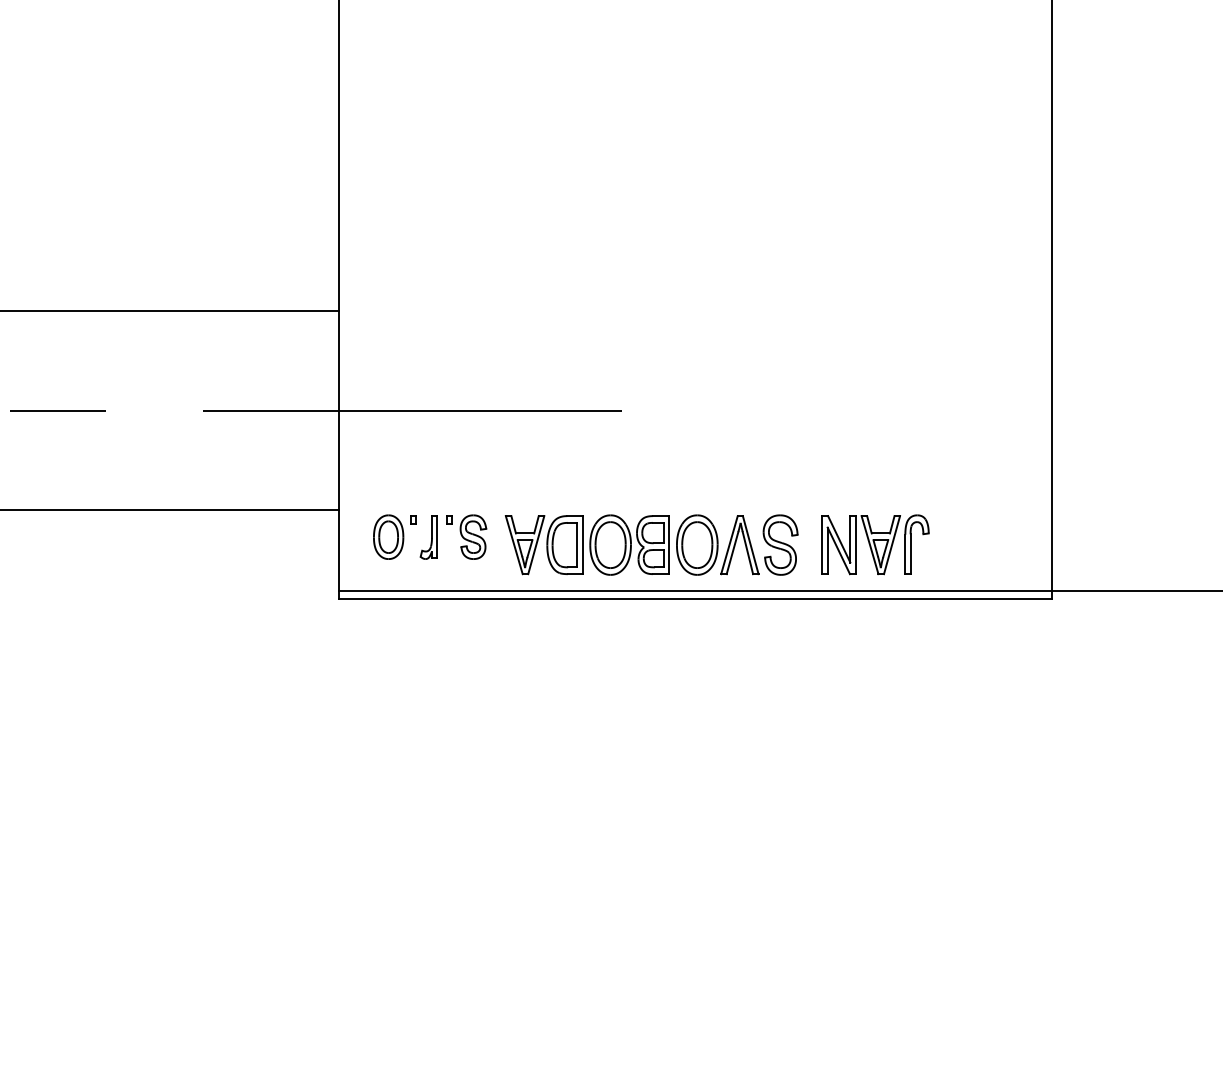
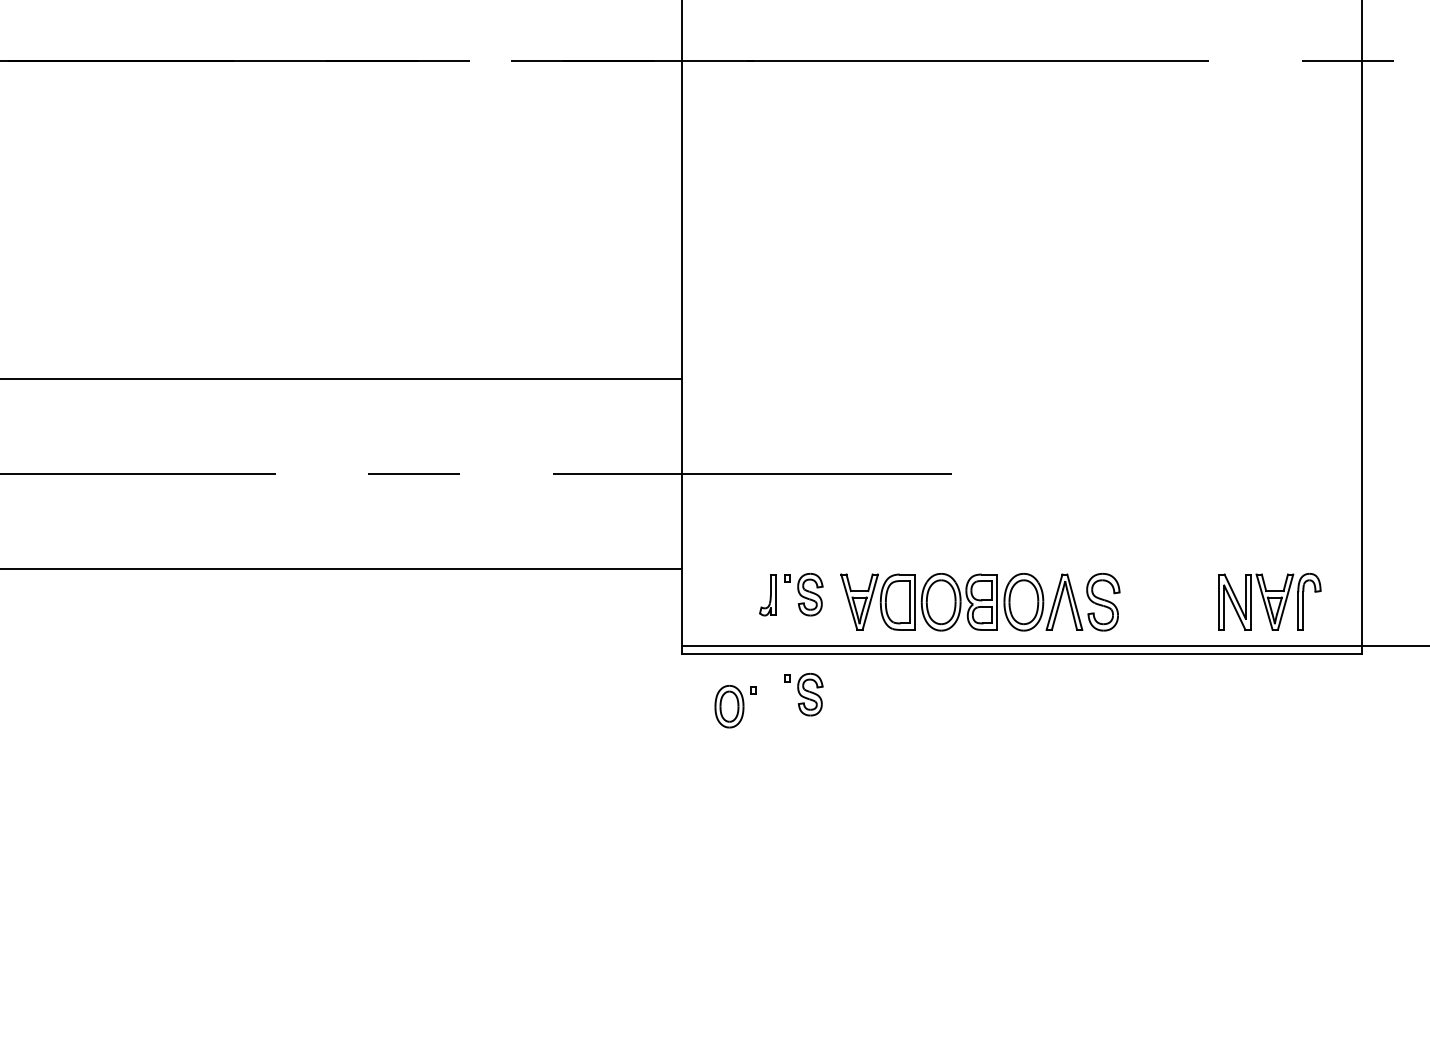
part: (394, 537) -> (735, 706), moved
part: (875, 544) -> (1269, 601), moved
part: (466, 641) -> (803, 694), added

